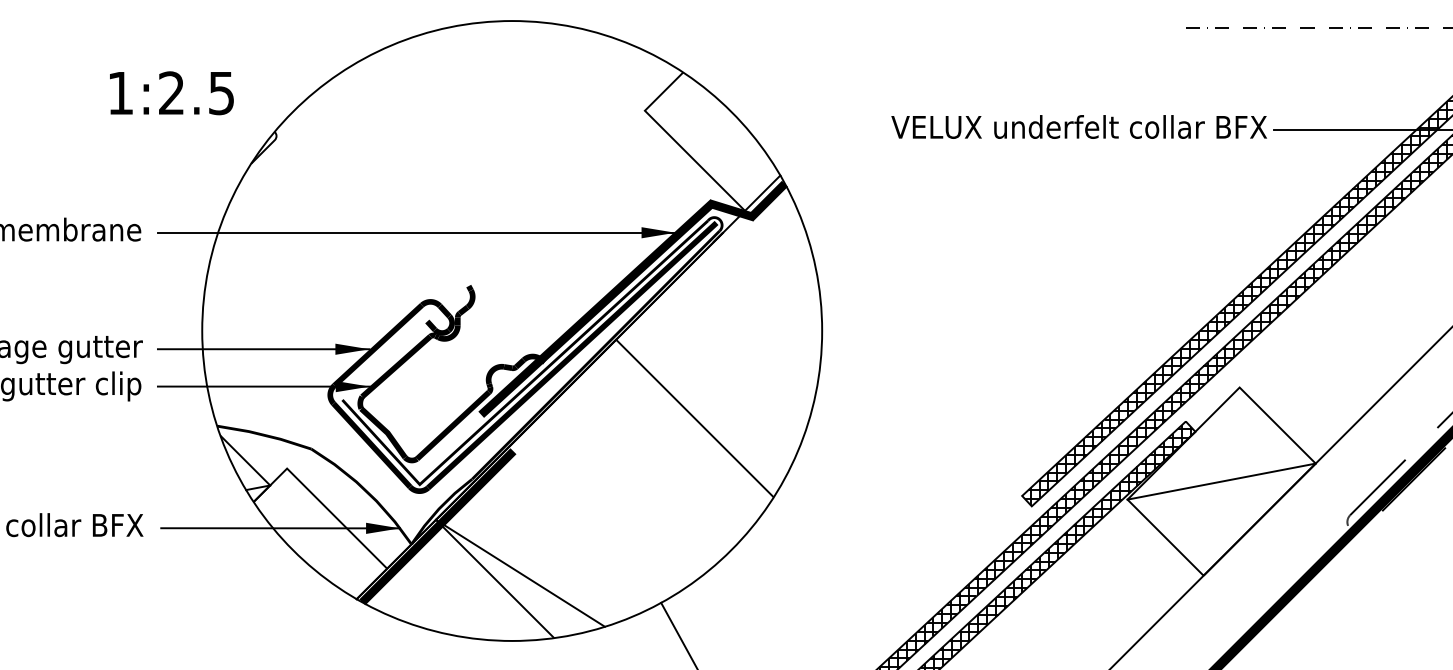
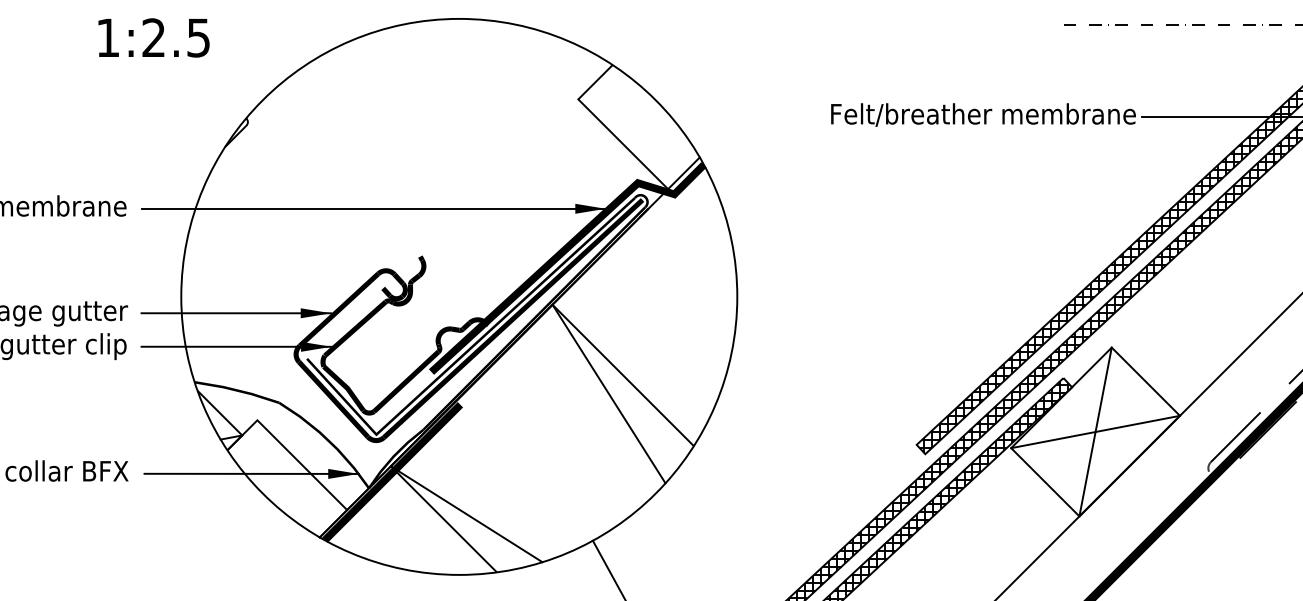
text: (171, 93) -> (153, 38), moved
text: (1078, 128) -> (967, 115), VELUX underfelt collar BFX -> Felt/breather membrane
line: (679, 438) -> (609, 393), added
line: (1221, 481) -> (1095, 431), added

